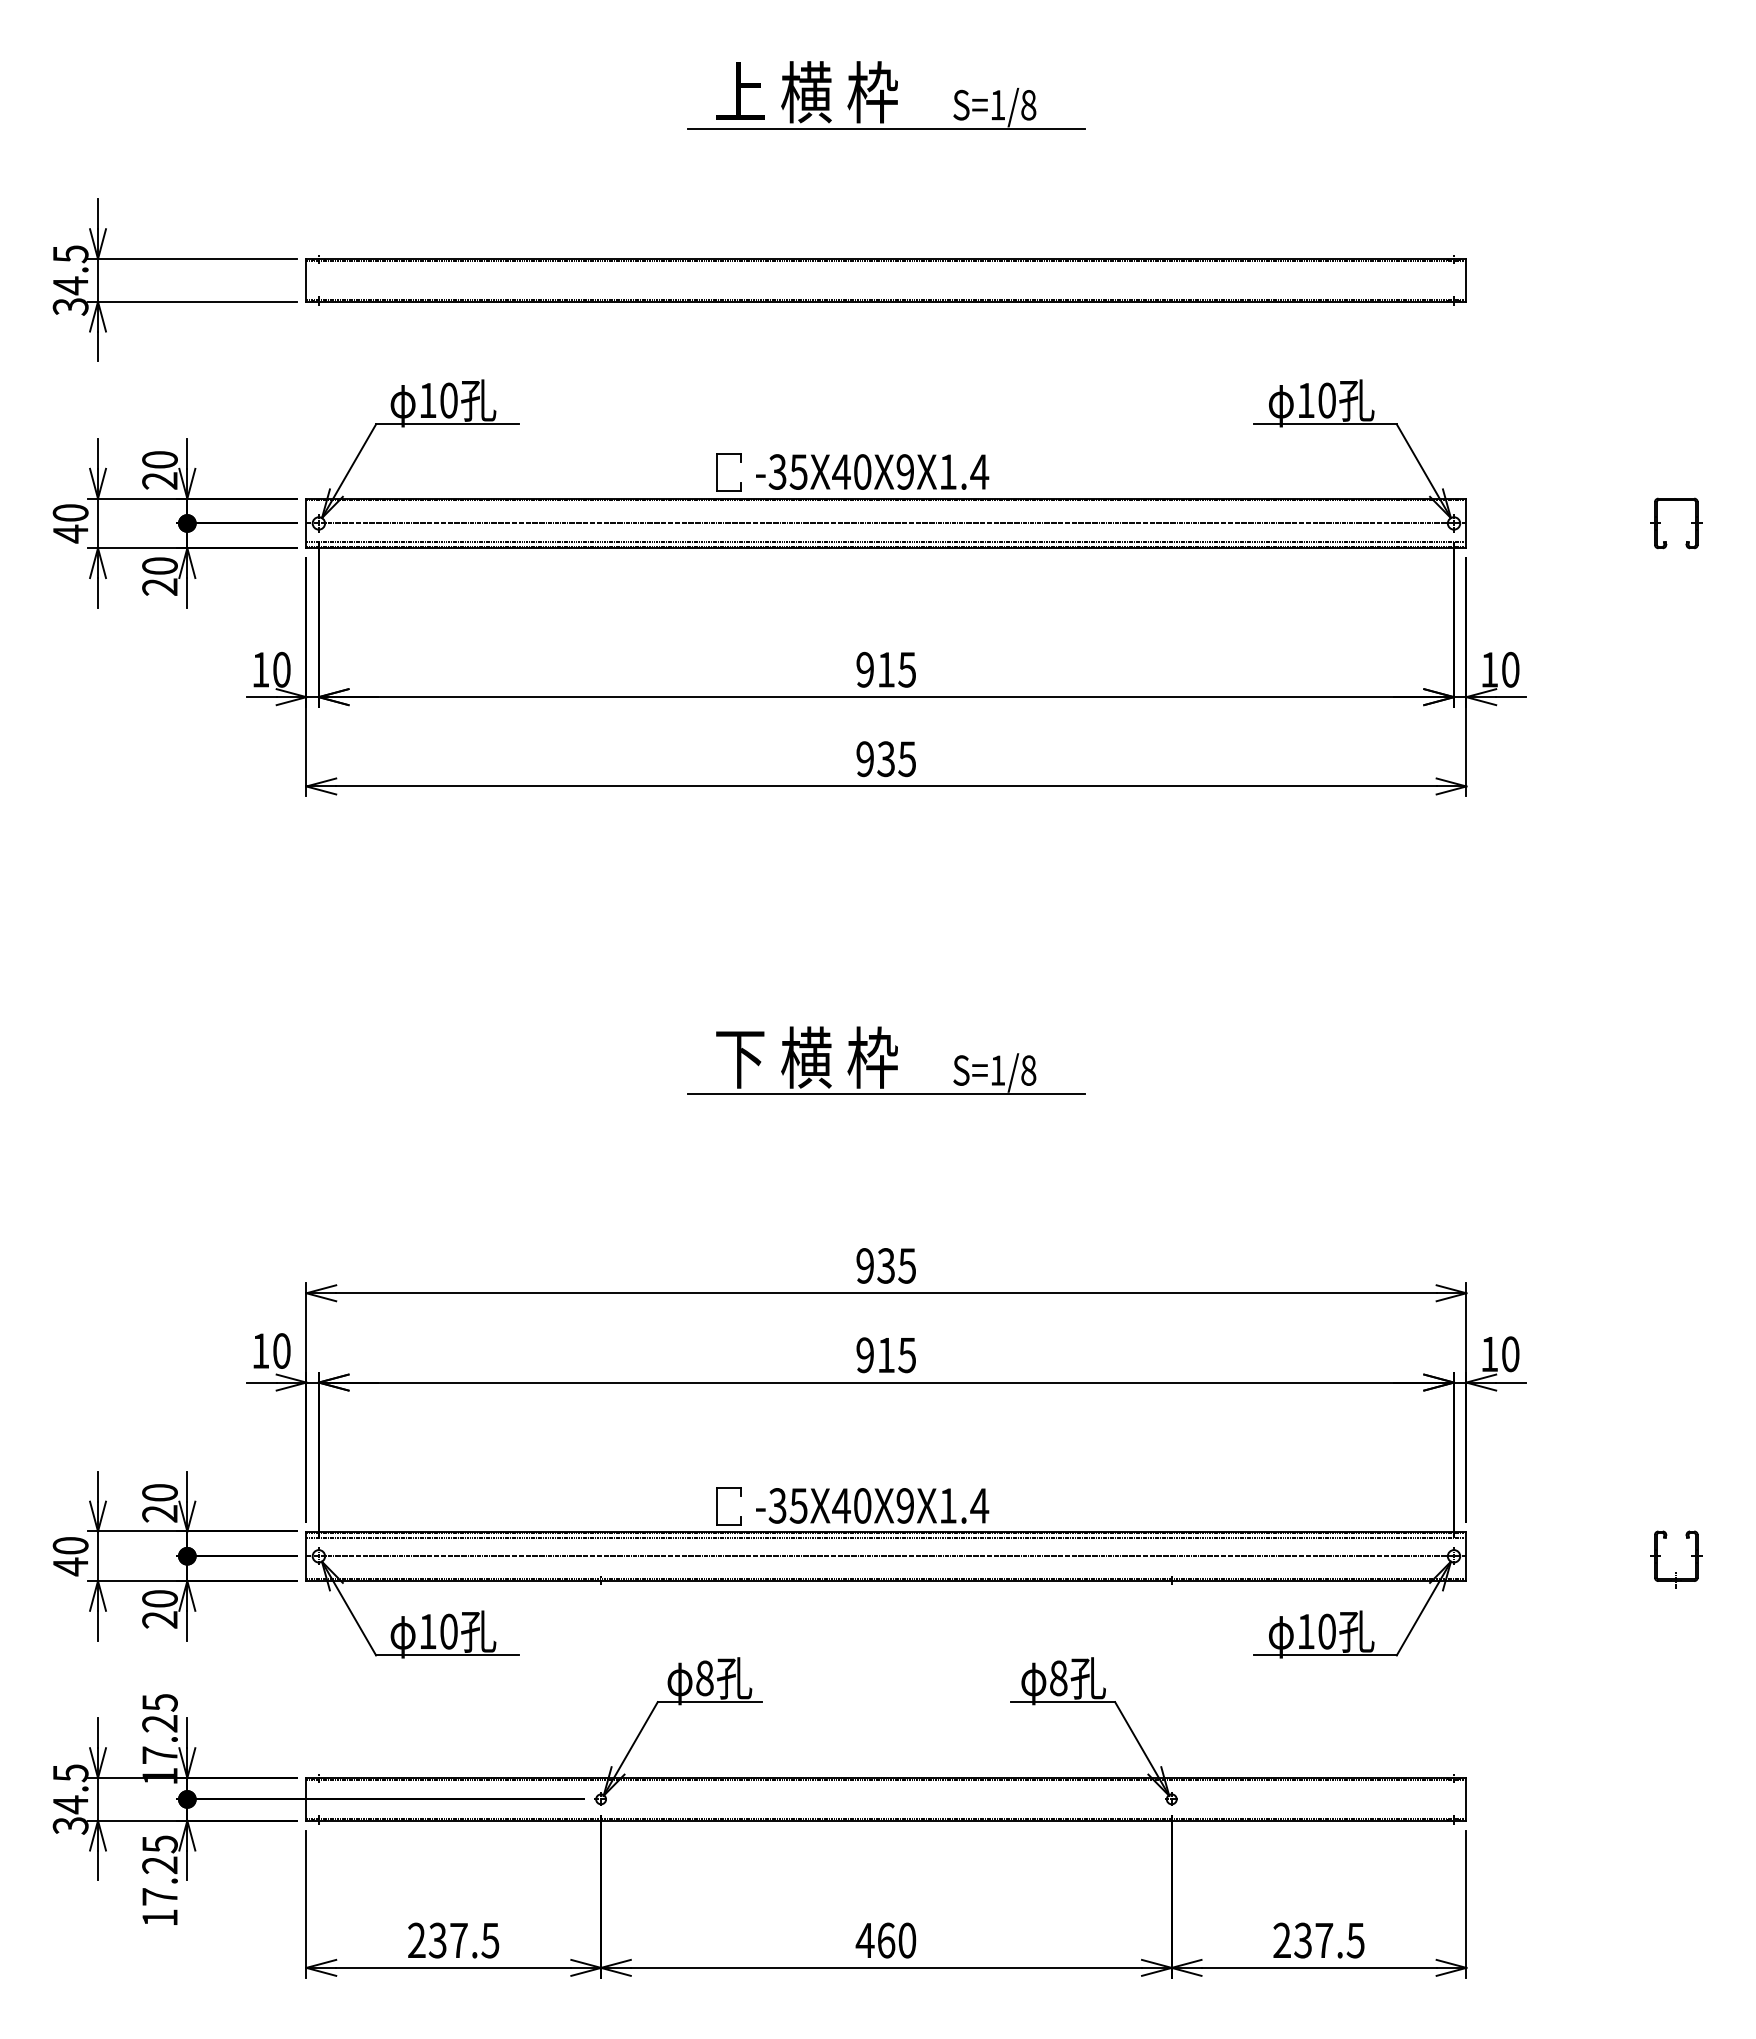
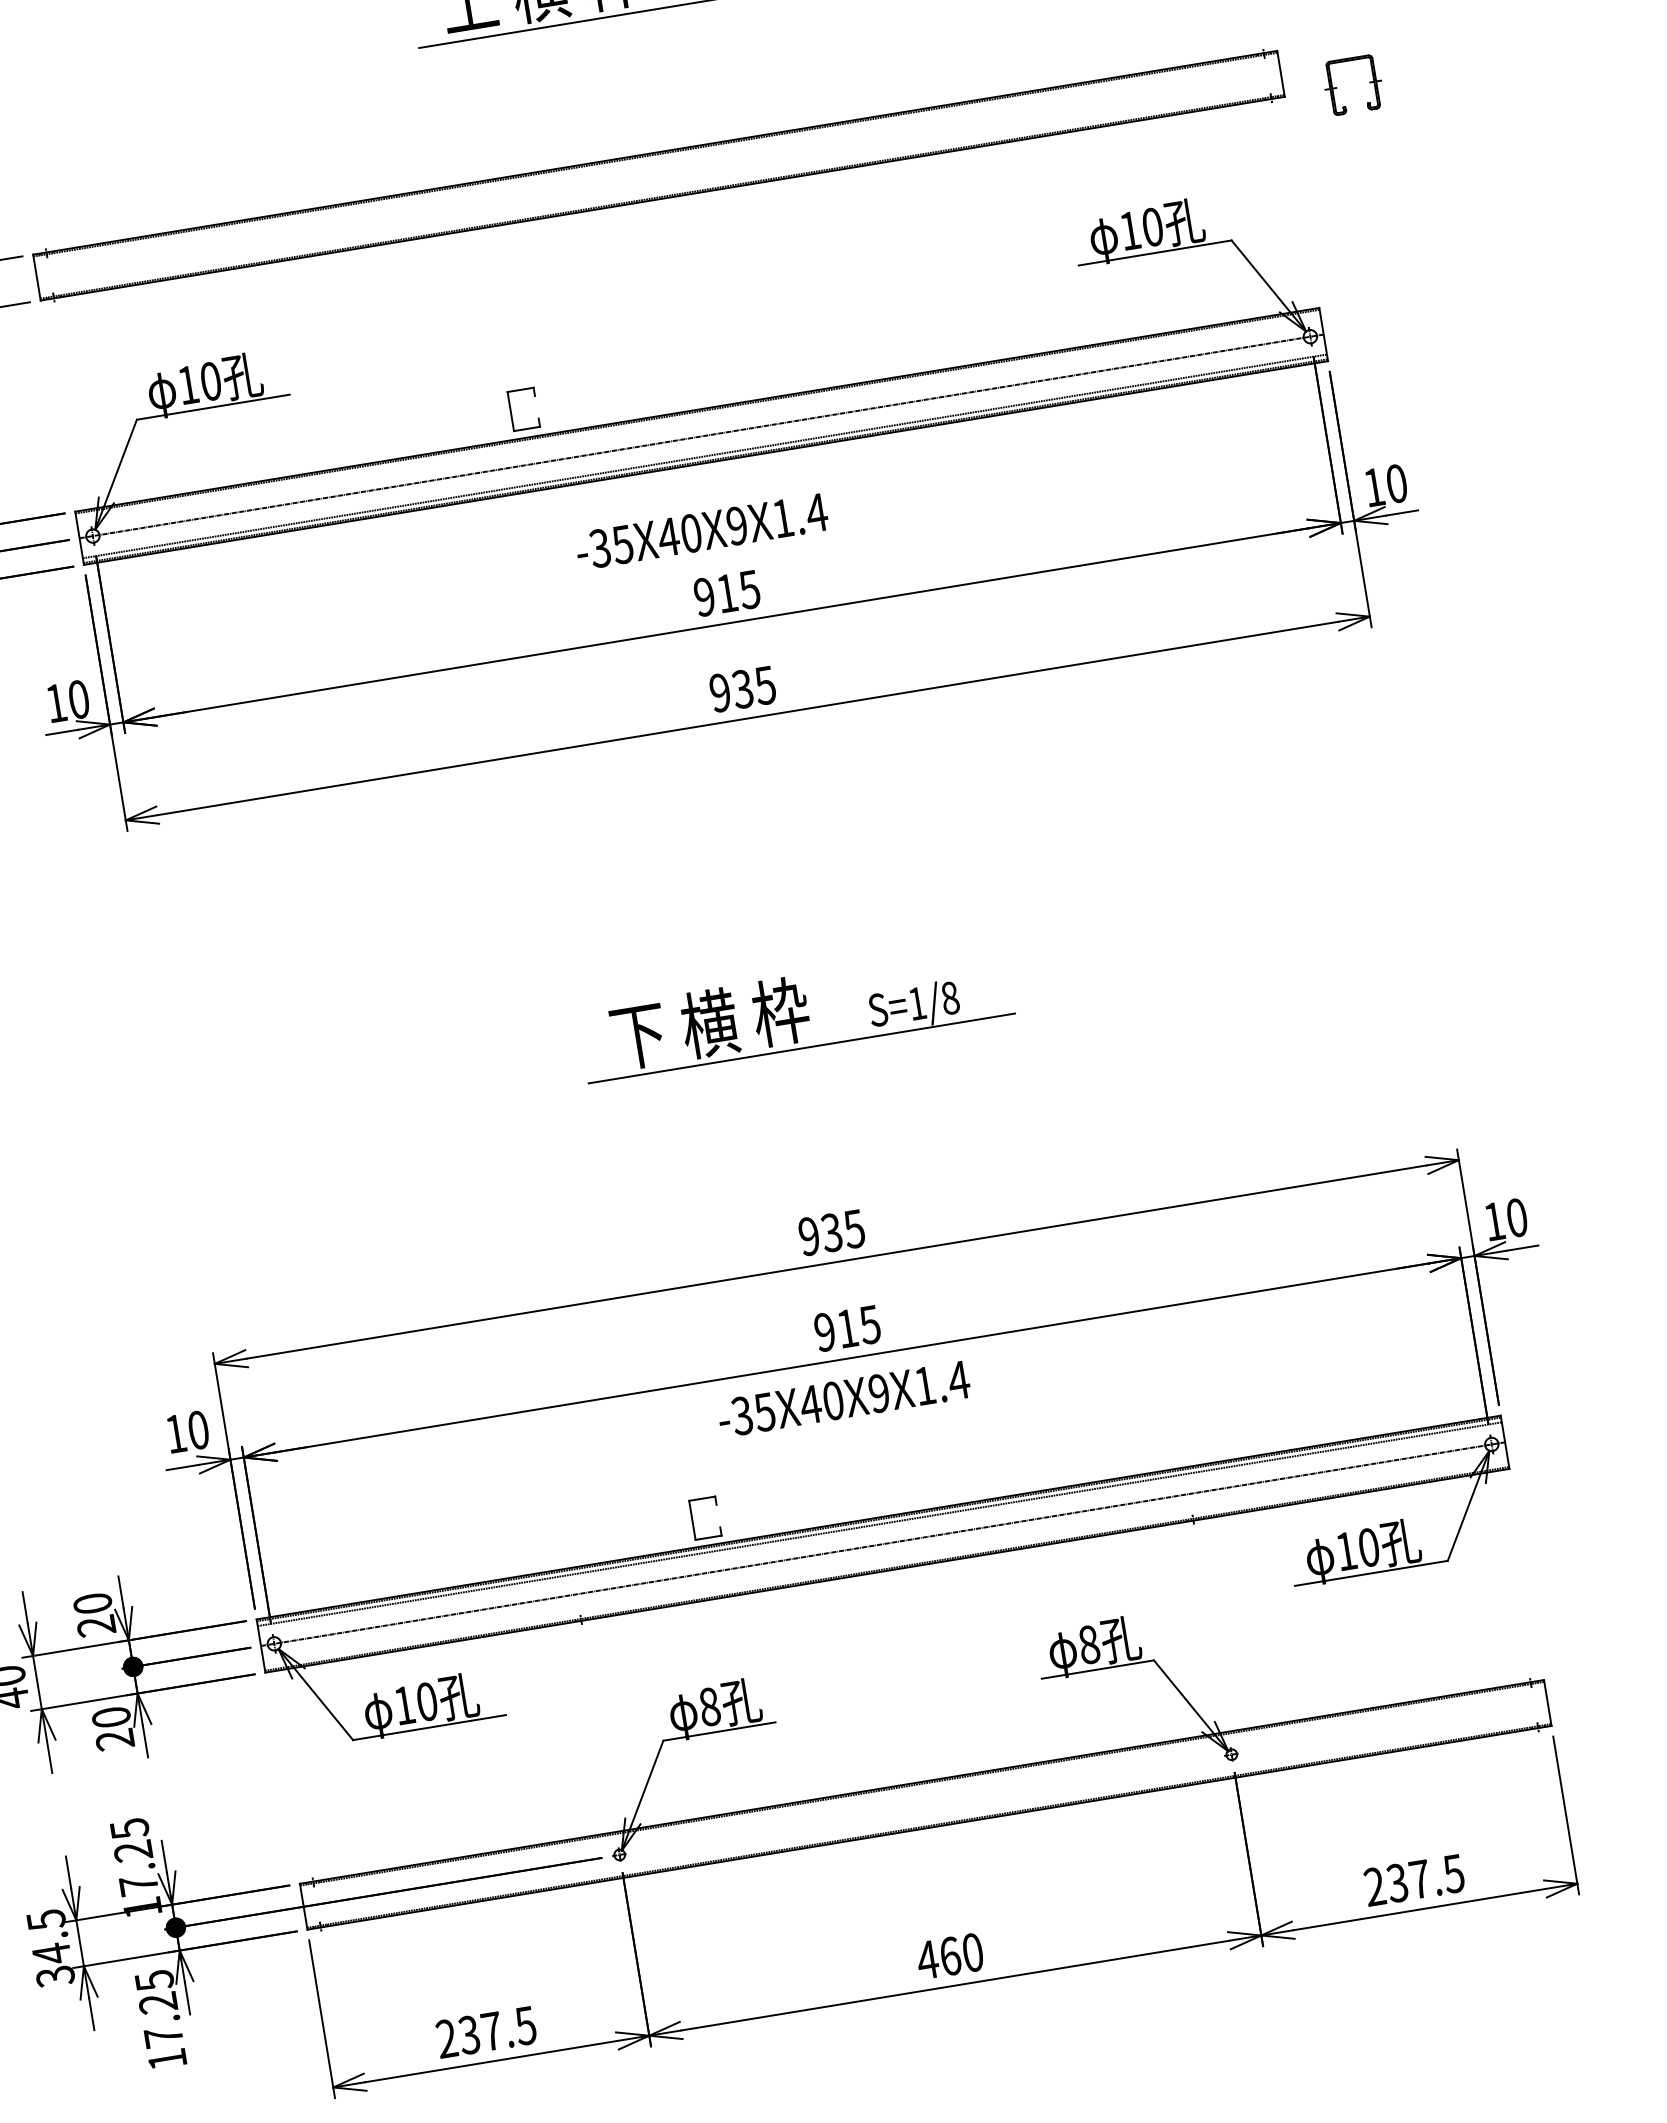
text: (872, 471) -> (701, 531), moved
part: (1691, 523) -> (1369, 82), moved
text: (872, 1505) -> (843, 1398), moved

